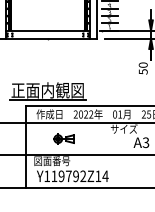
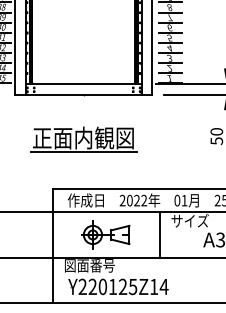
part: (47, 91) -> (83, 139), moved
part: (63, 138) -> (105, 234), size x1.67
line: (102, 138) -> (159, 234), added
text: (64, 176) -> (107, 286), Y119792Z14 -> Y220125Z14

